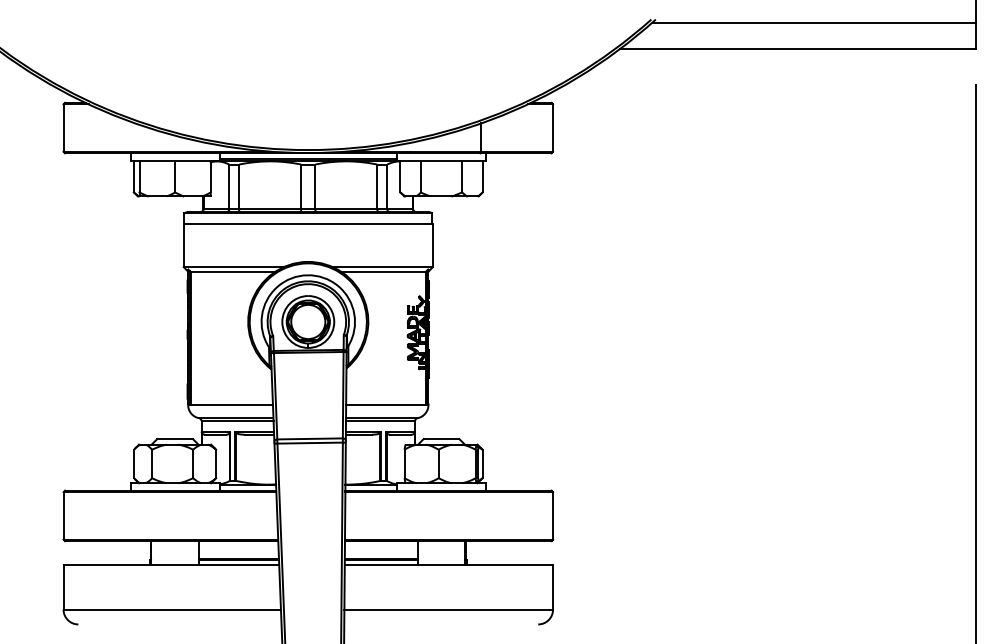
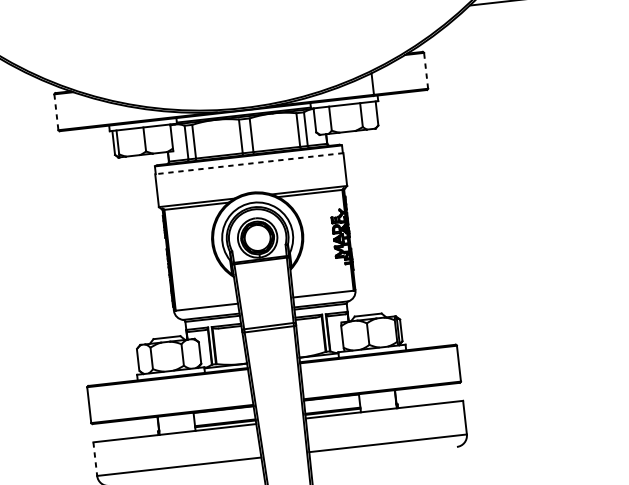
line: (63, 128) -> (56, 112), solid -> dashed
line: (553, 128) -> (426, 71), solid -> dashed
line: (308, 223) -> (249, 163), solid -> dashed
line: (63, 587) -> (95, 459), solid -> dashed

